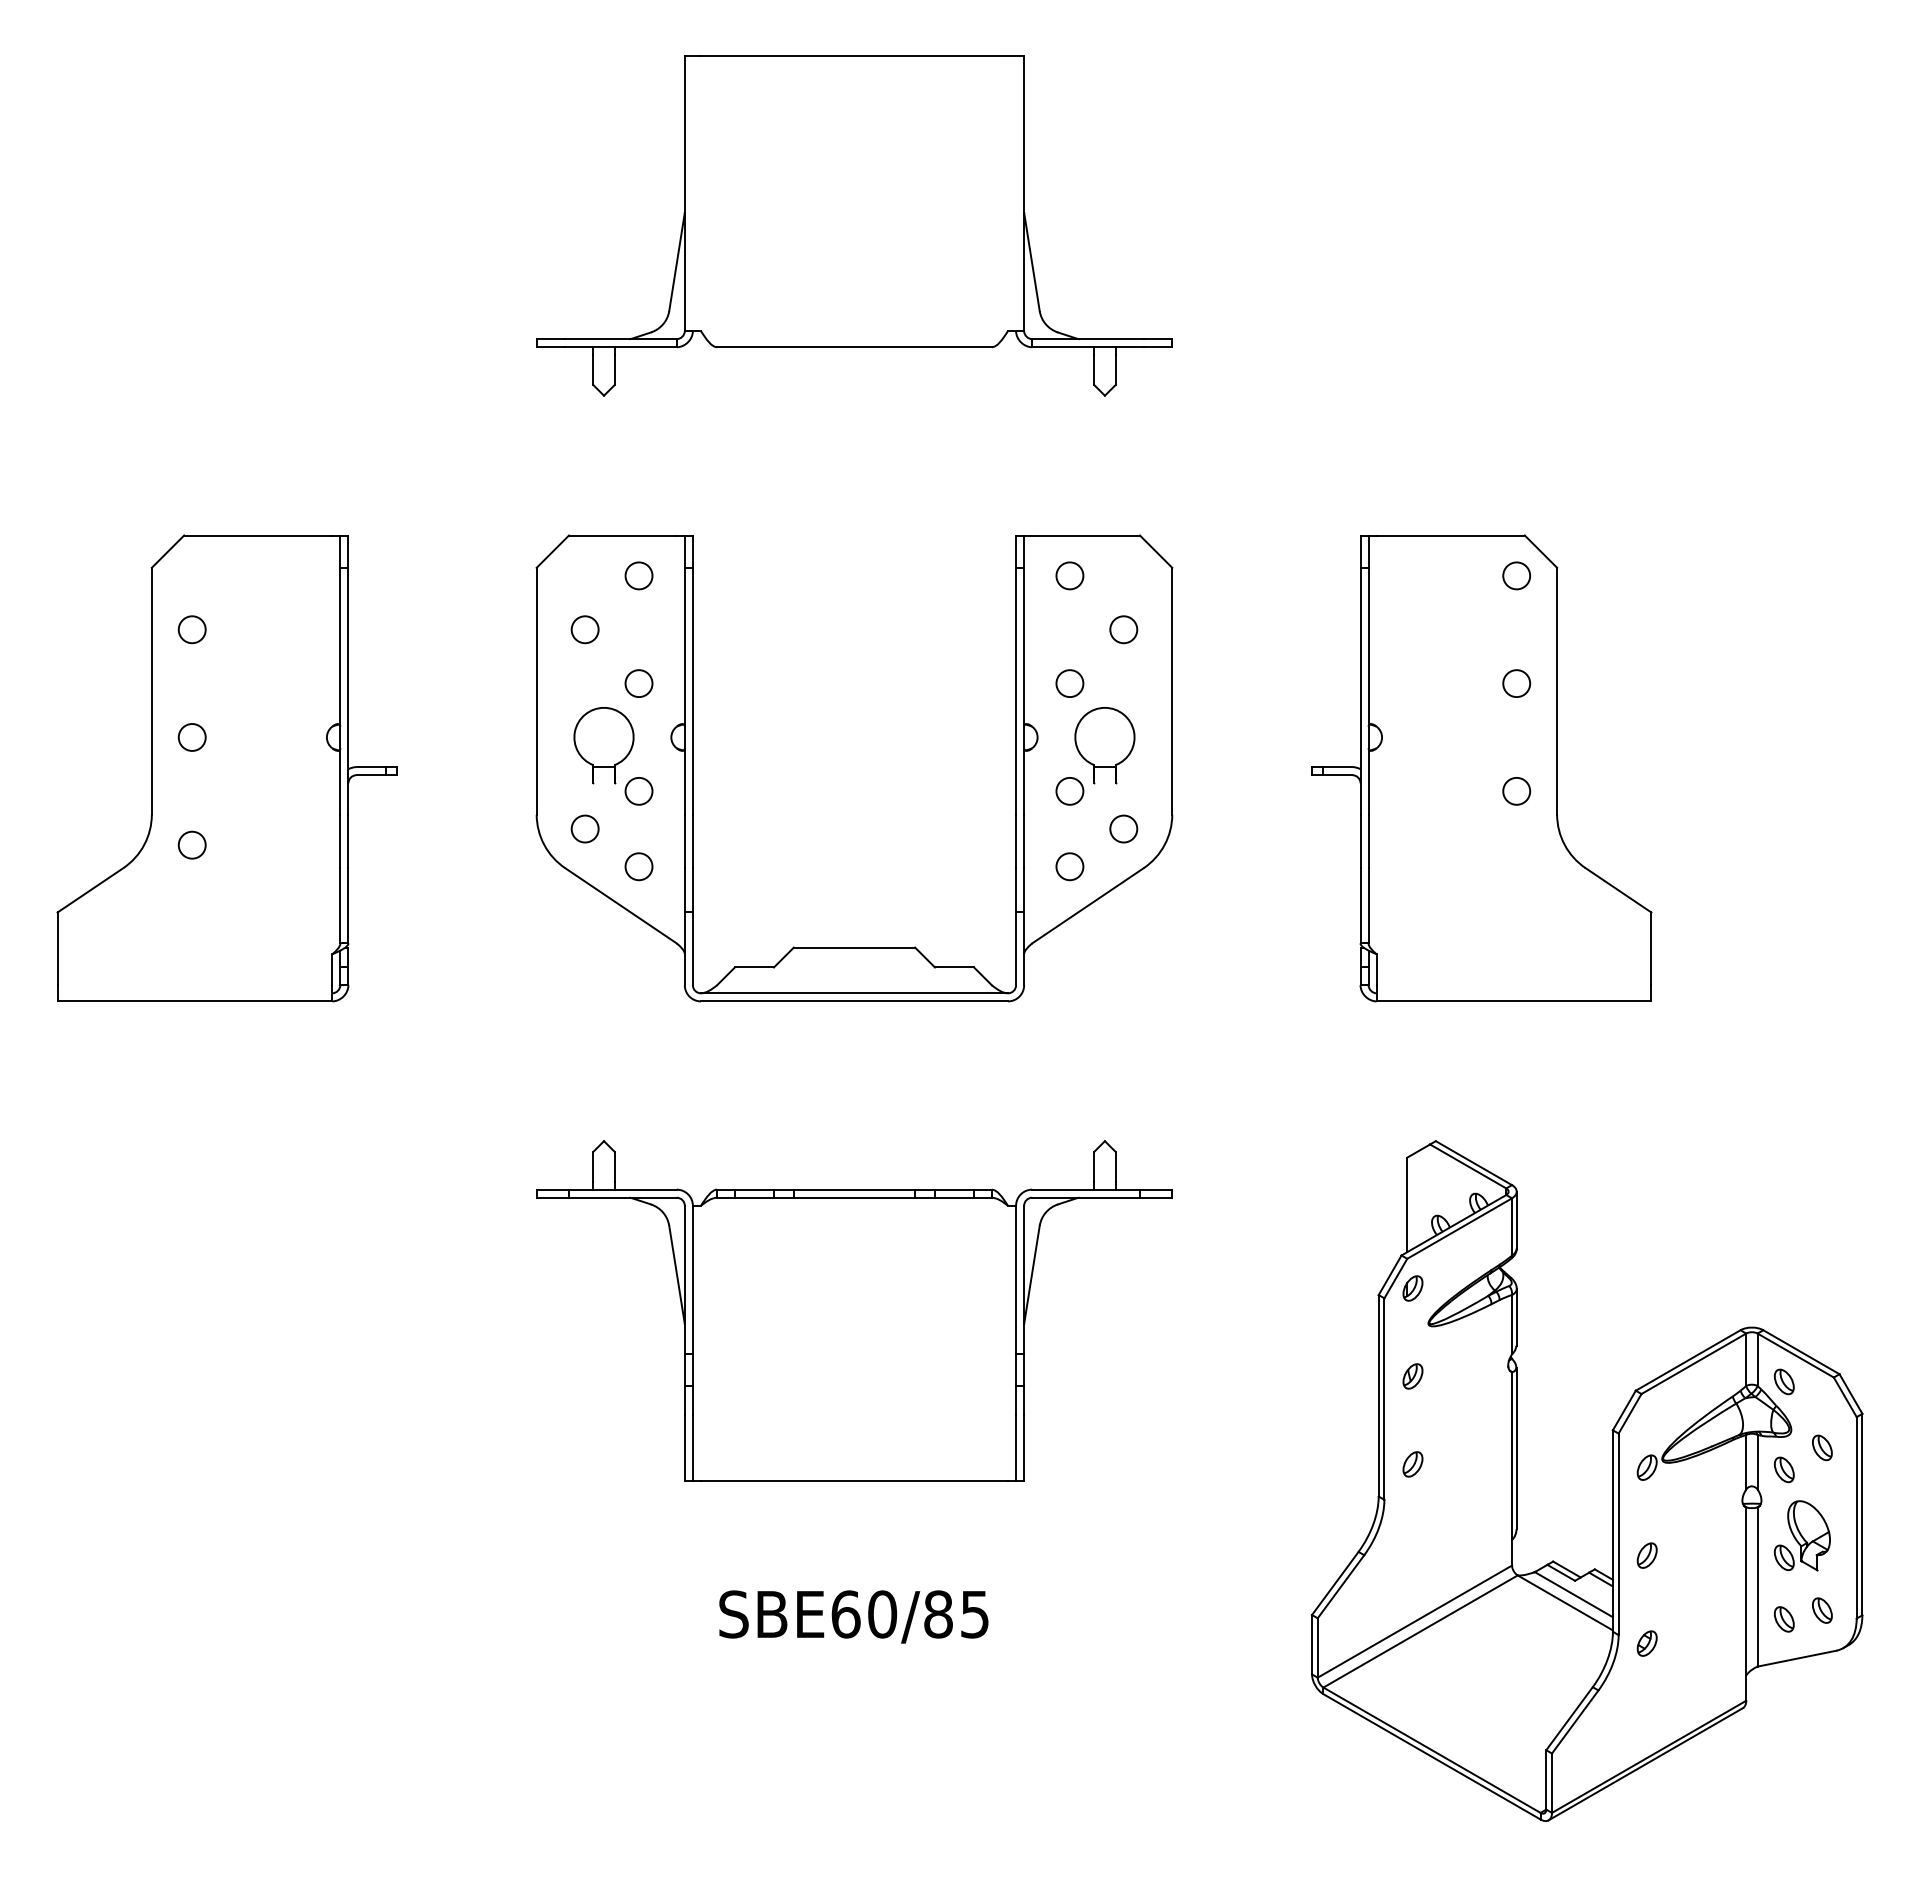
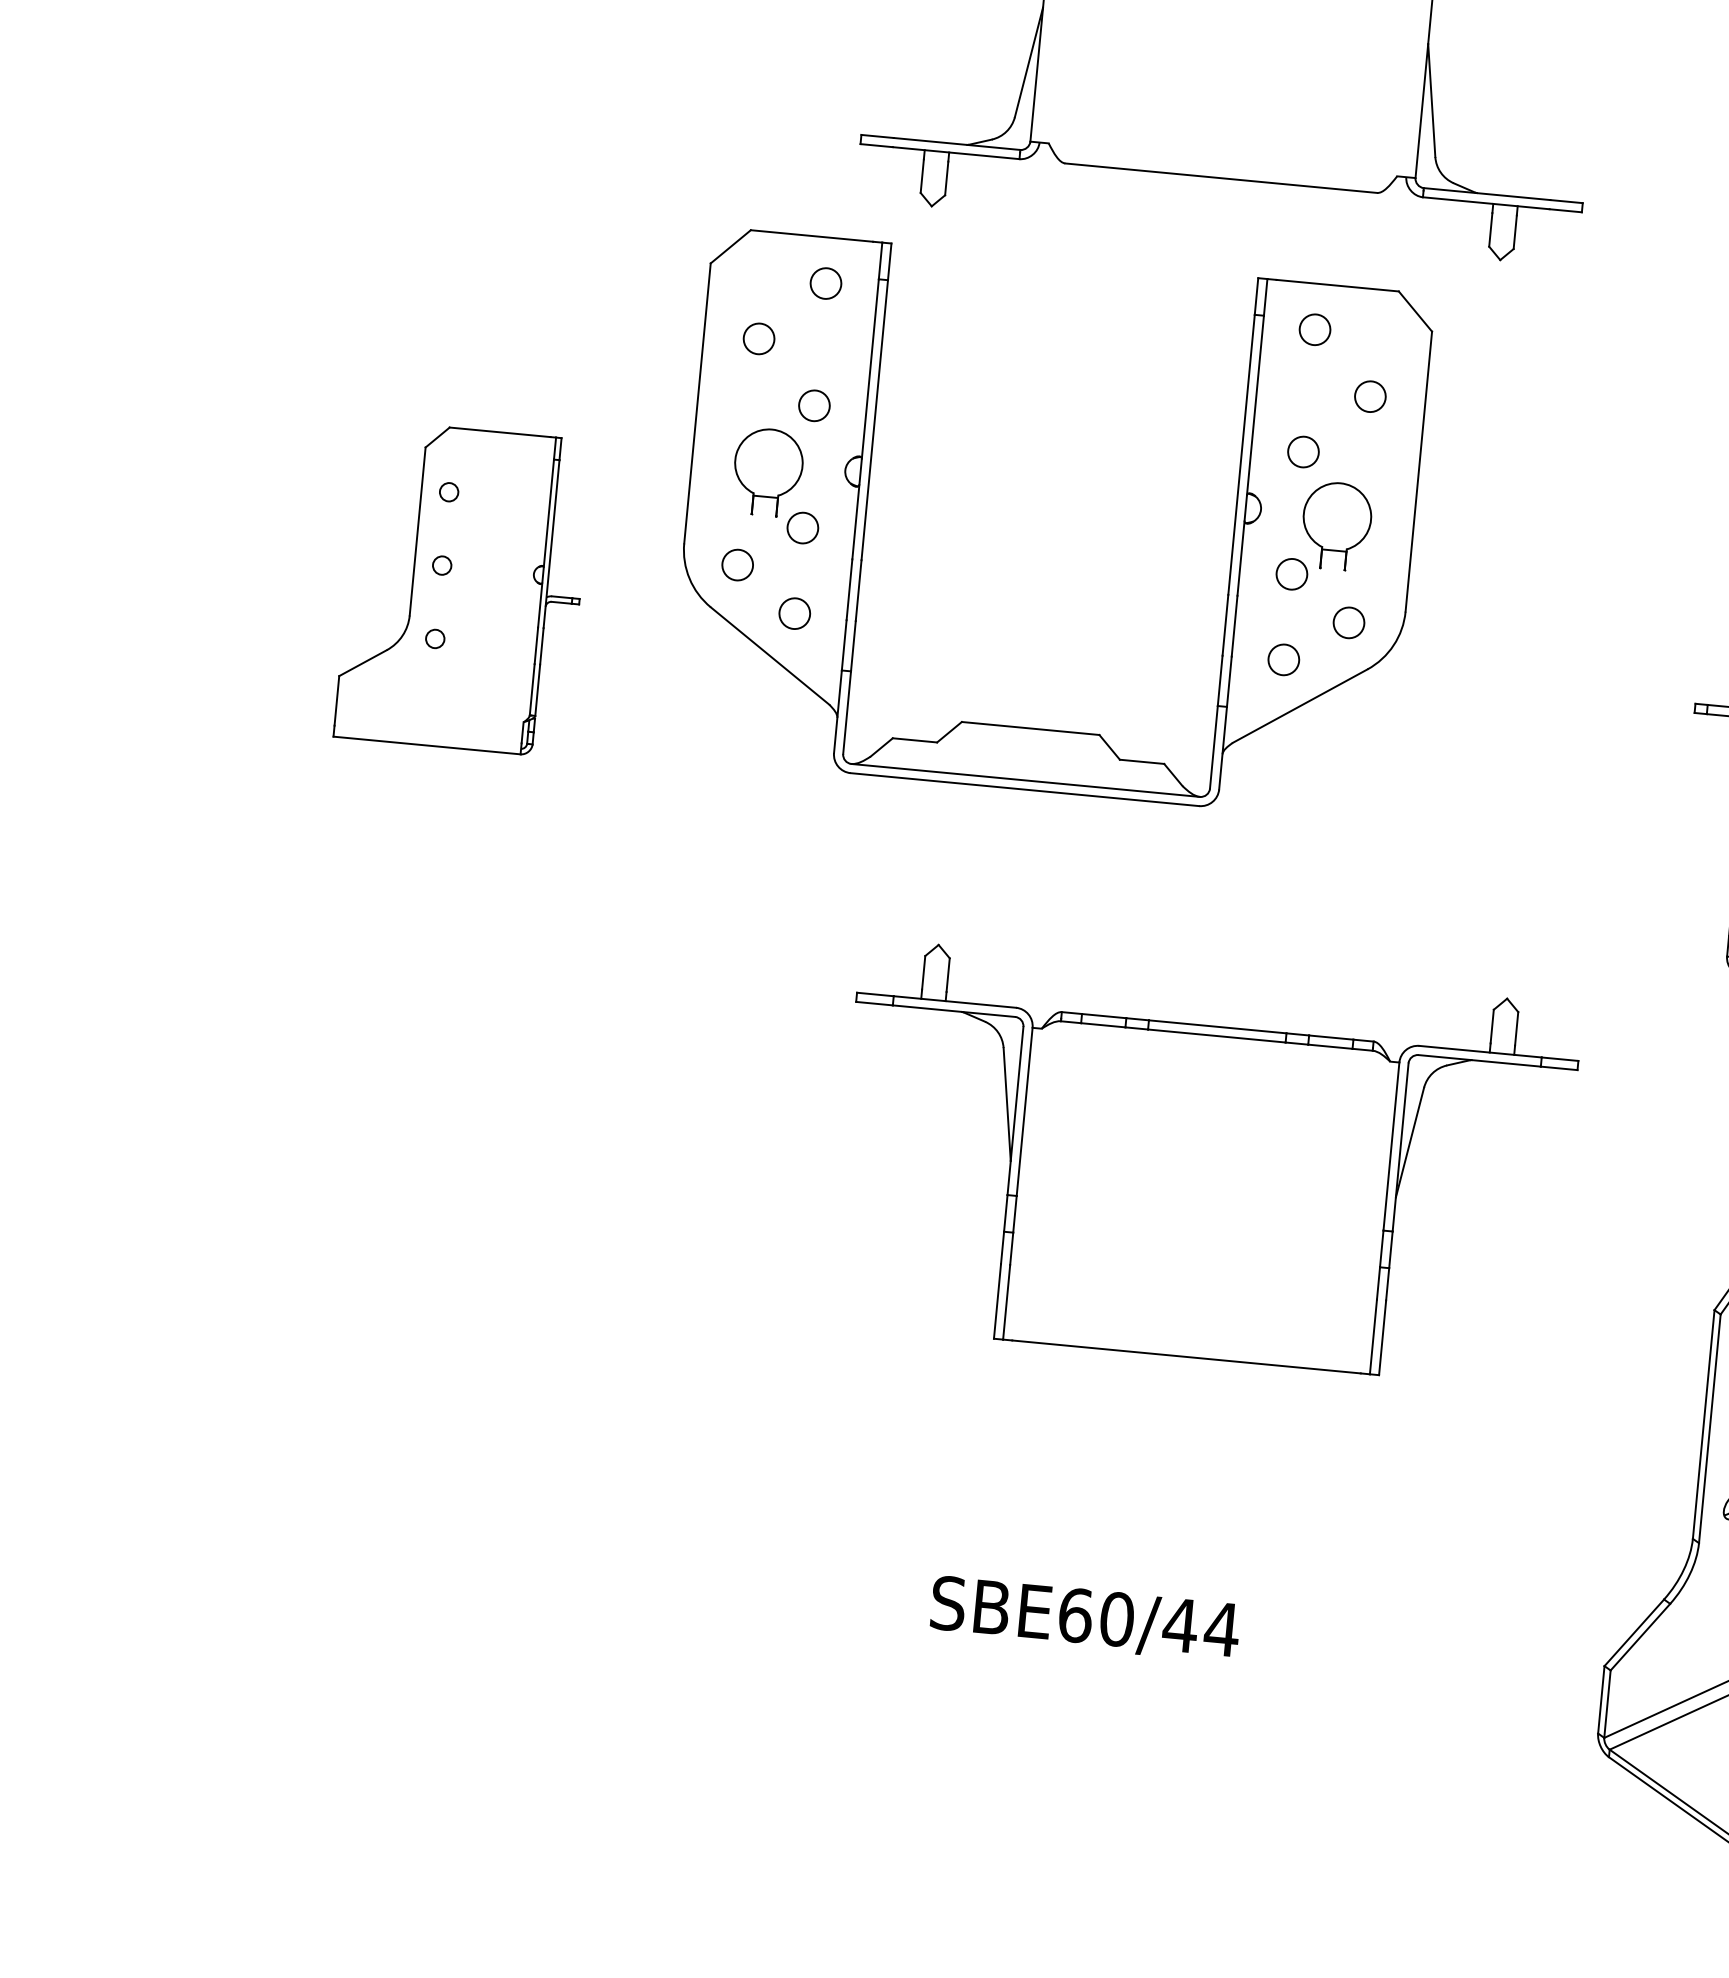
part: (226, 768) -> (463, 588), size x0.6
part: (693, 768) -> (867, 508), moved
part: (854, 1310) -> (1204, 1163), moved
text: (956, 1614) -> (1201, 1627), SBE60/85 -> SBE60/44

